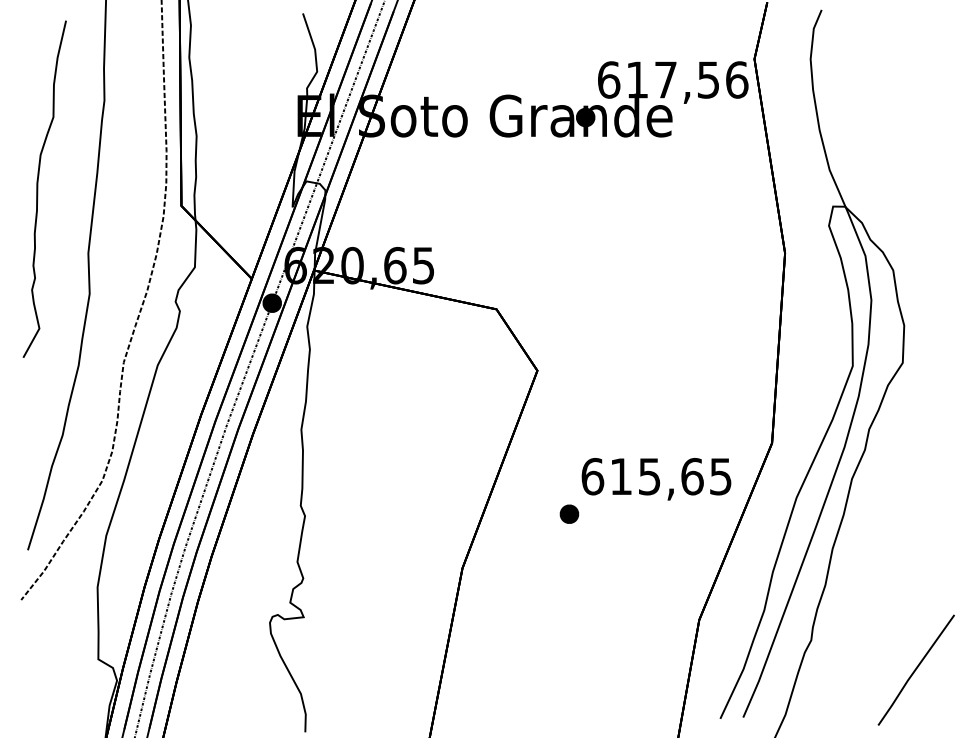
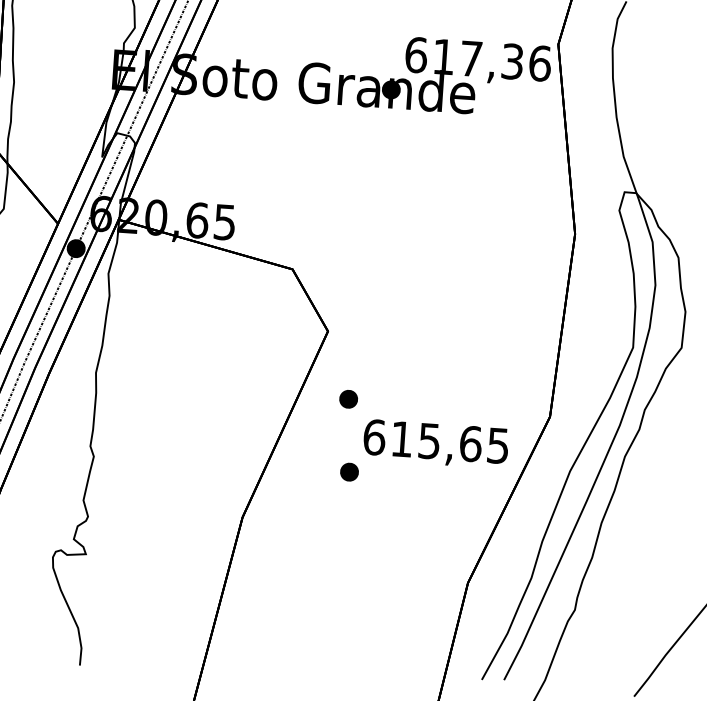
text: (708, 79) -> (512, 61), 617,56 -> 617,36
part: (563, 438) -> (348, 398), added

